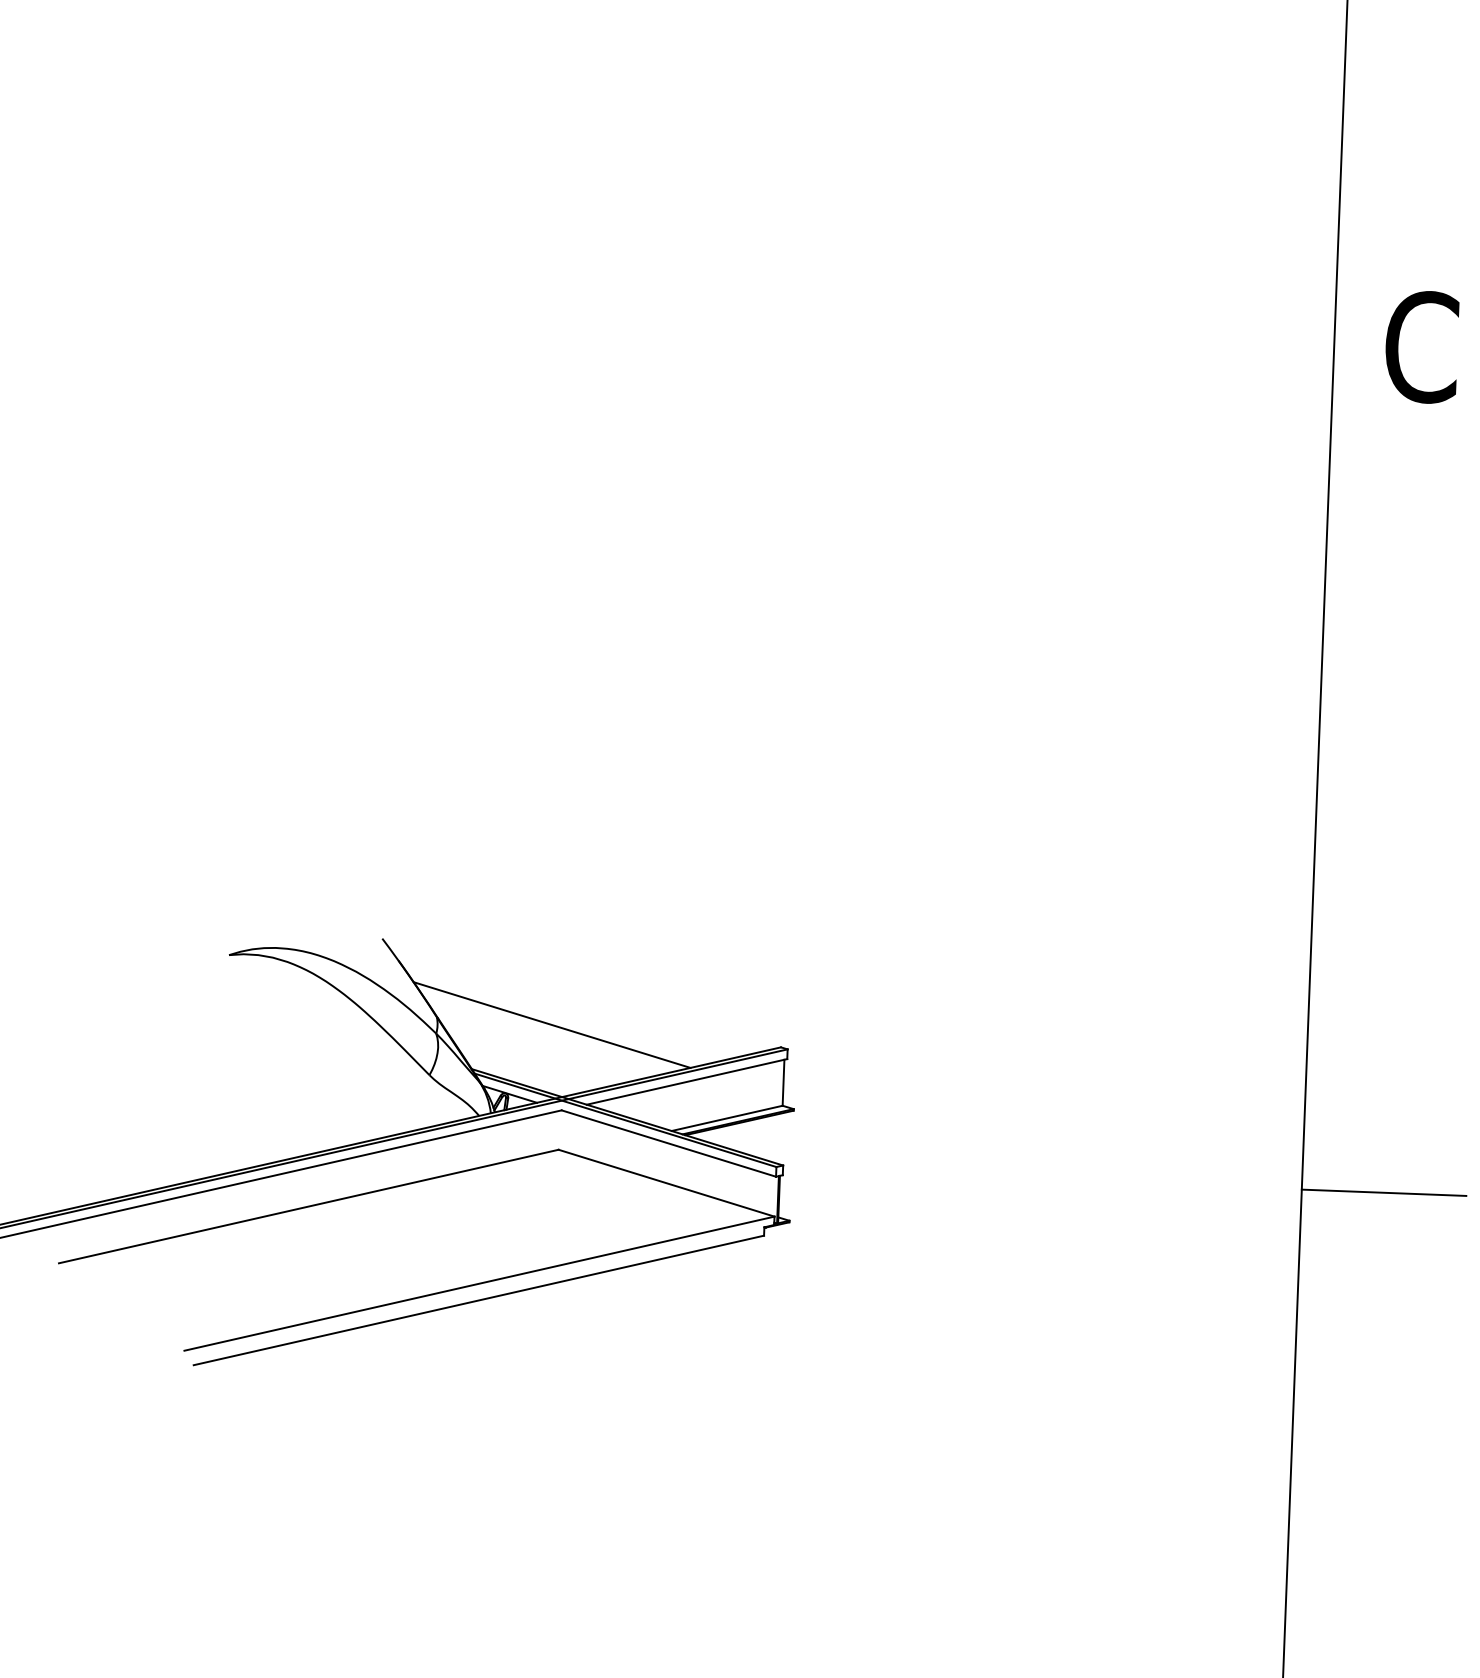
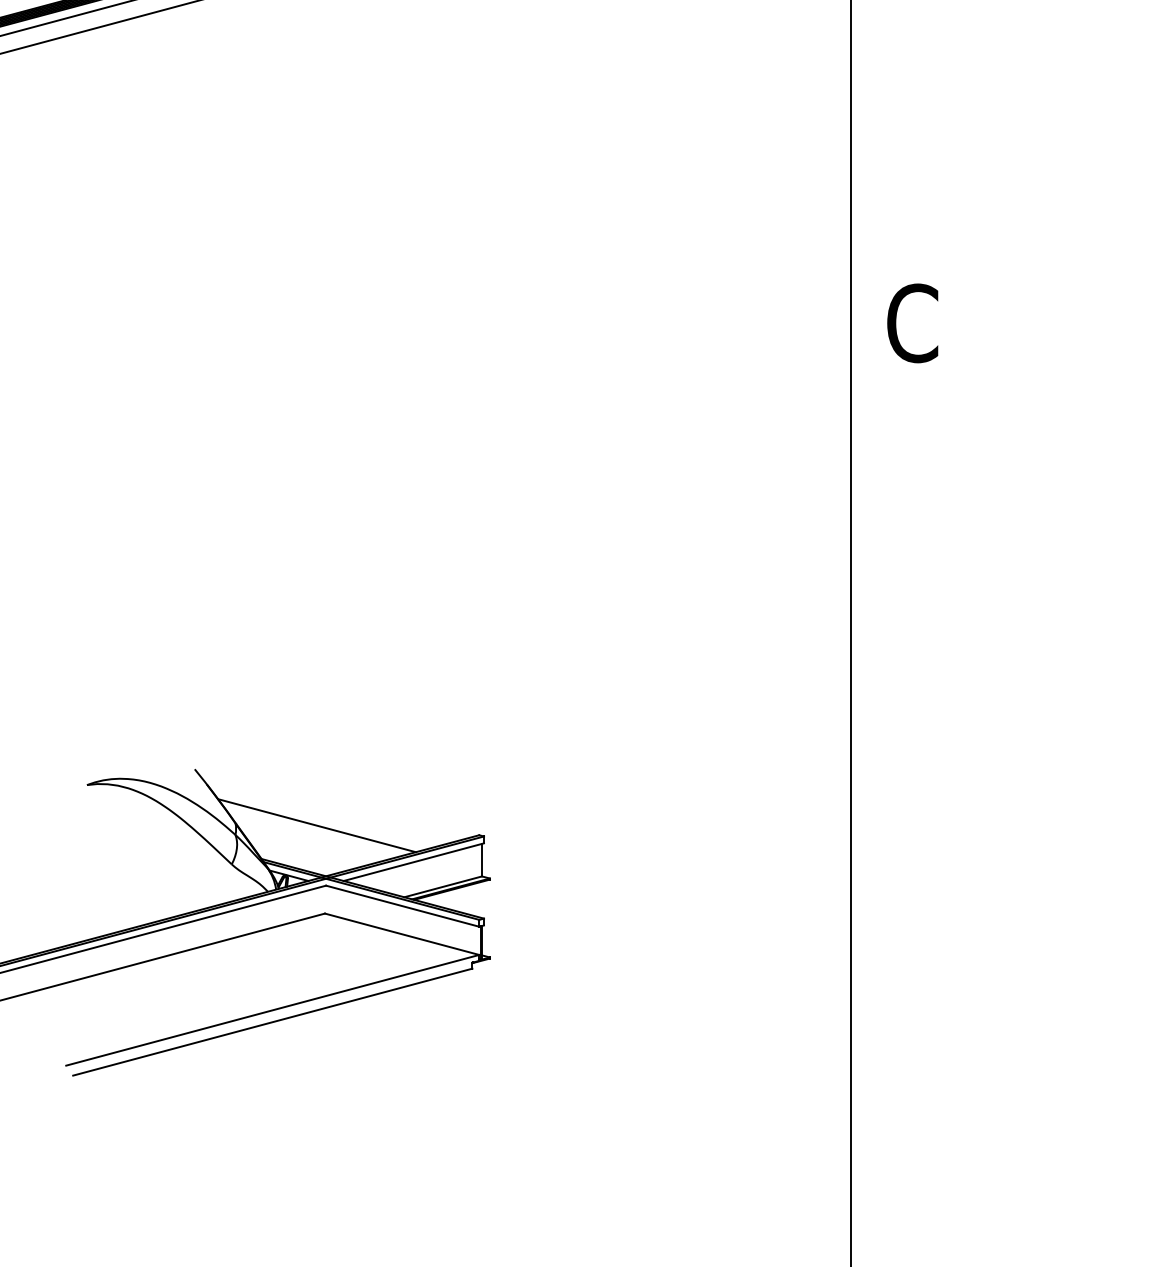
line: (1383, 1192) -> (908, 921), removed

